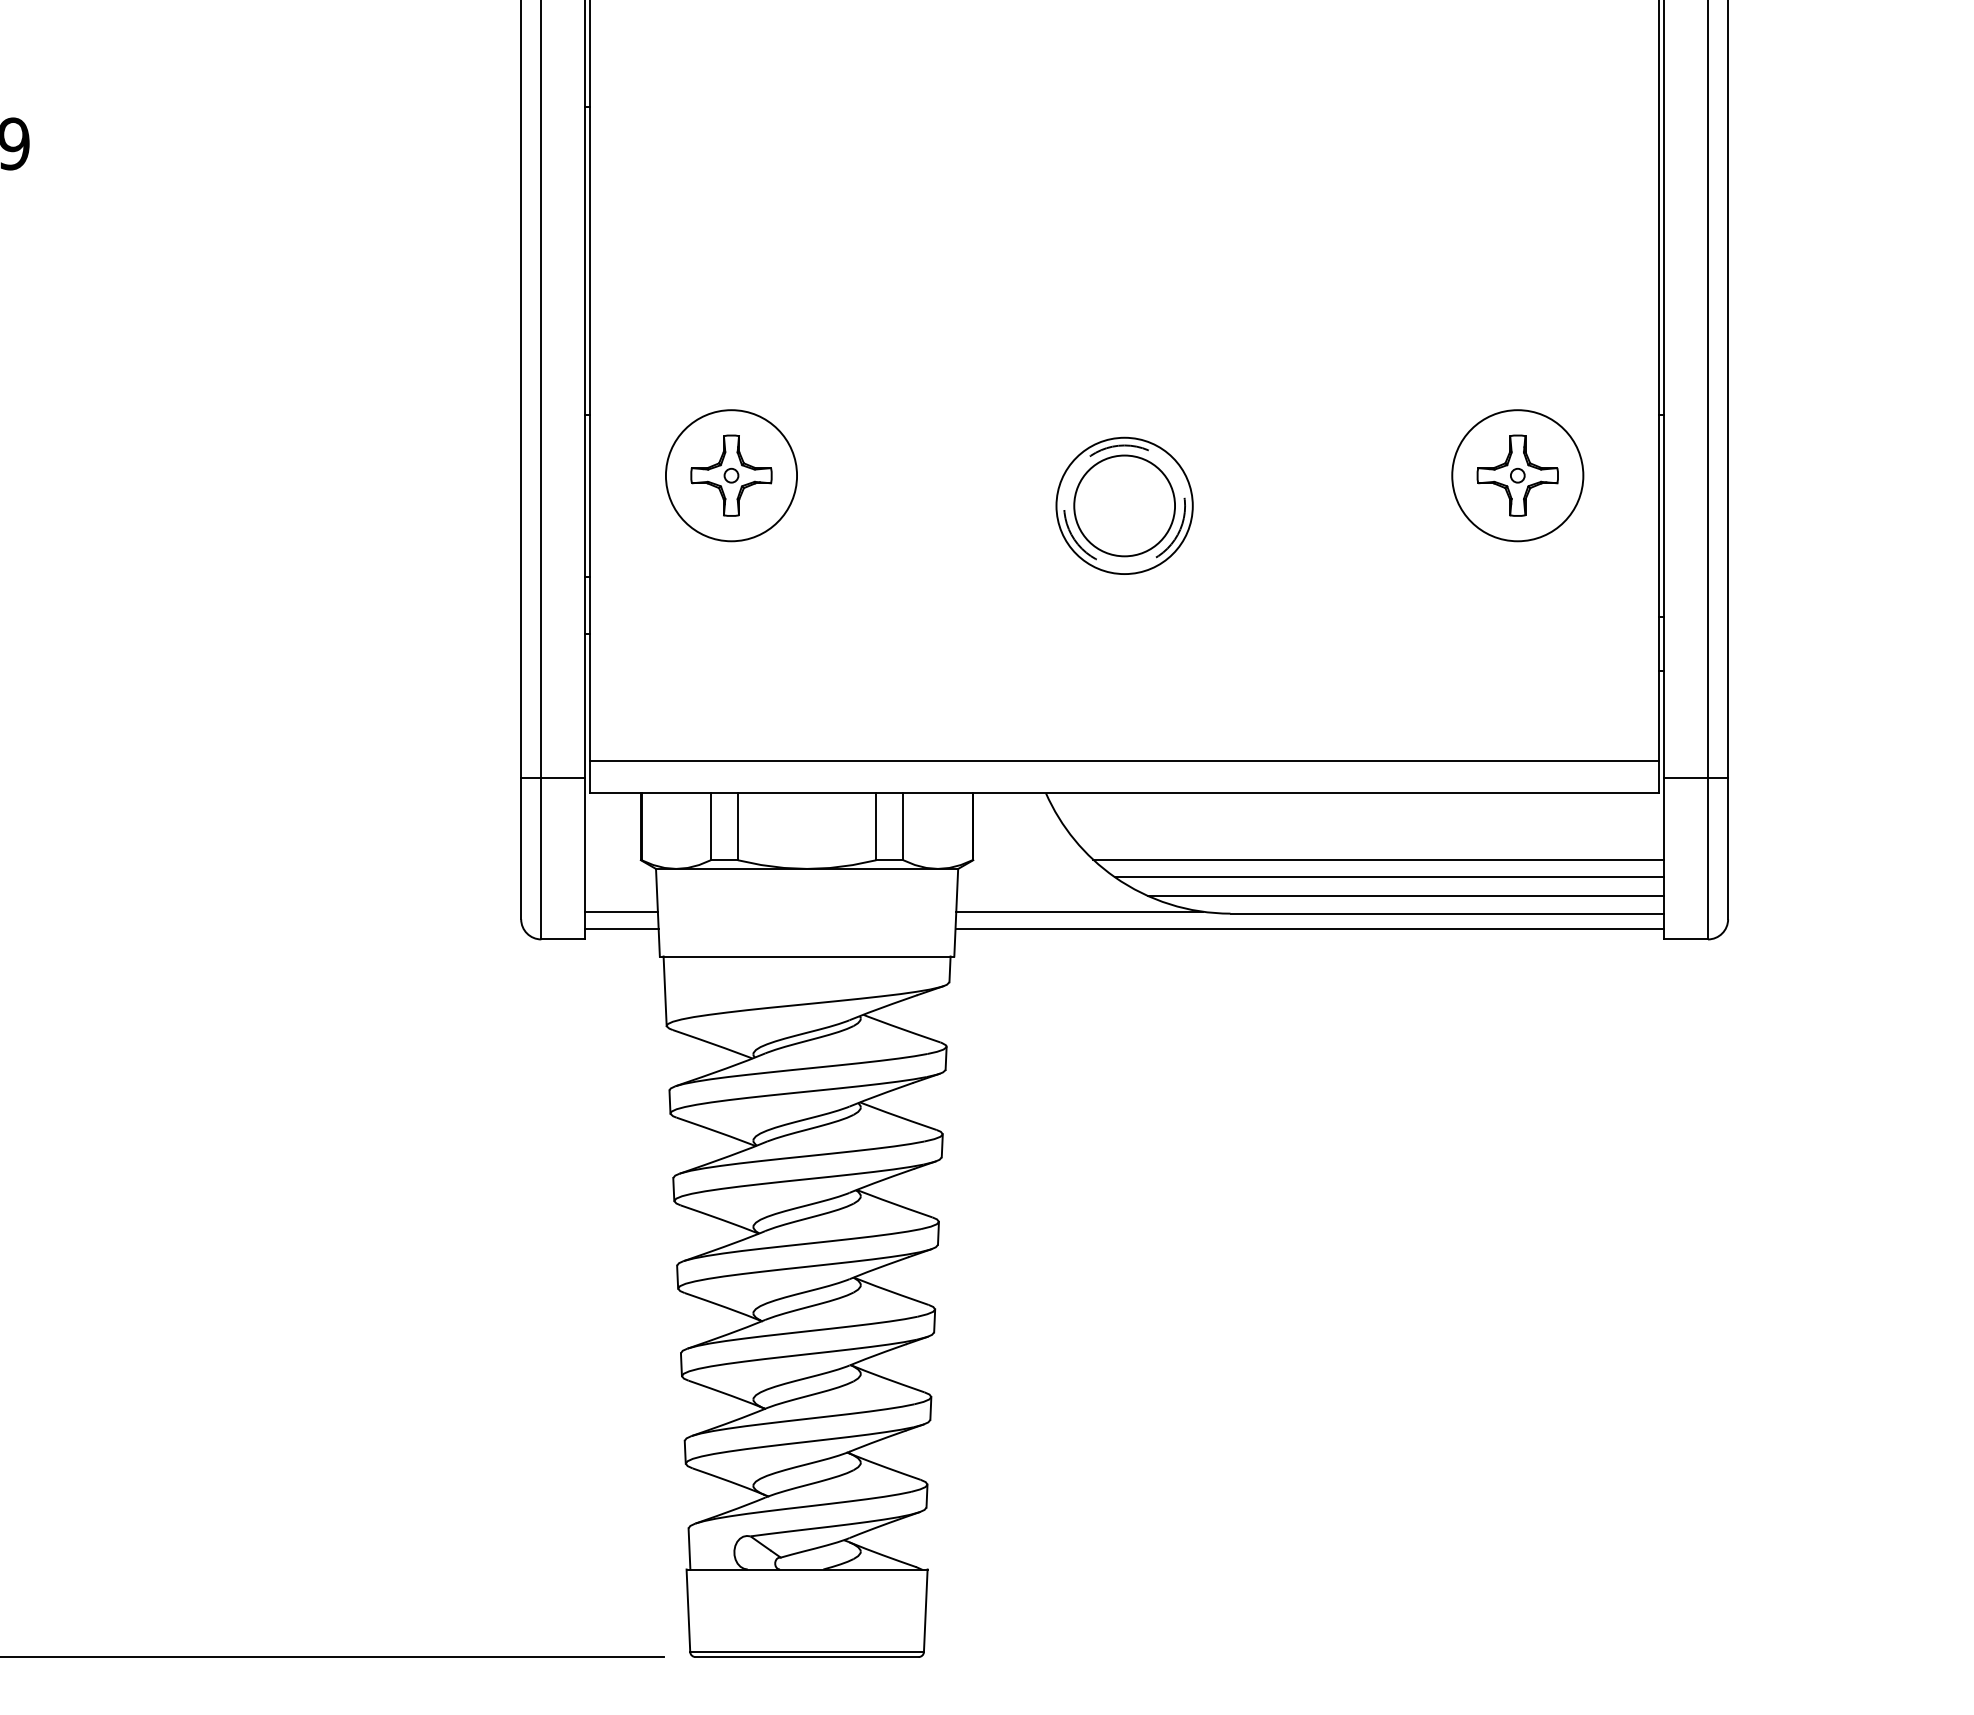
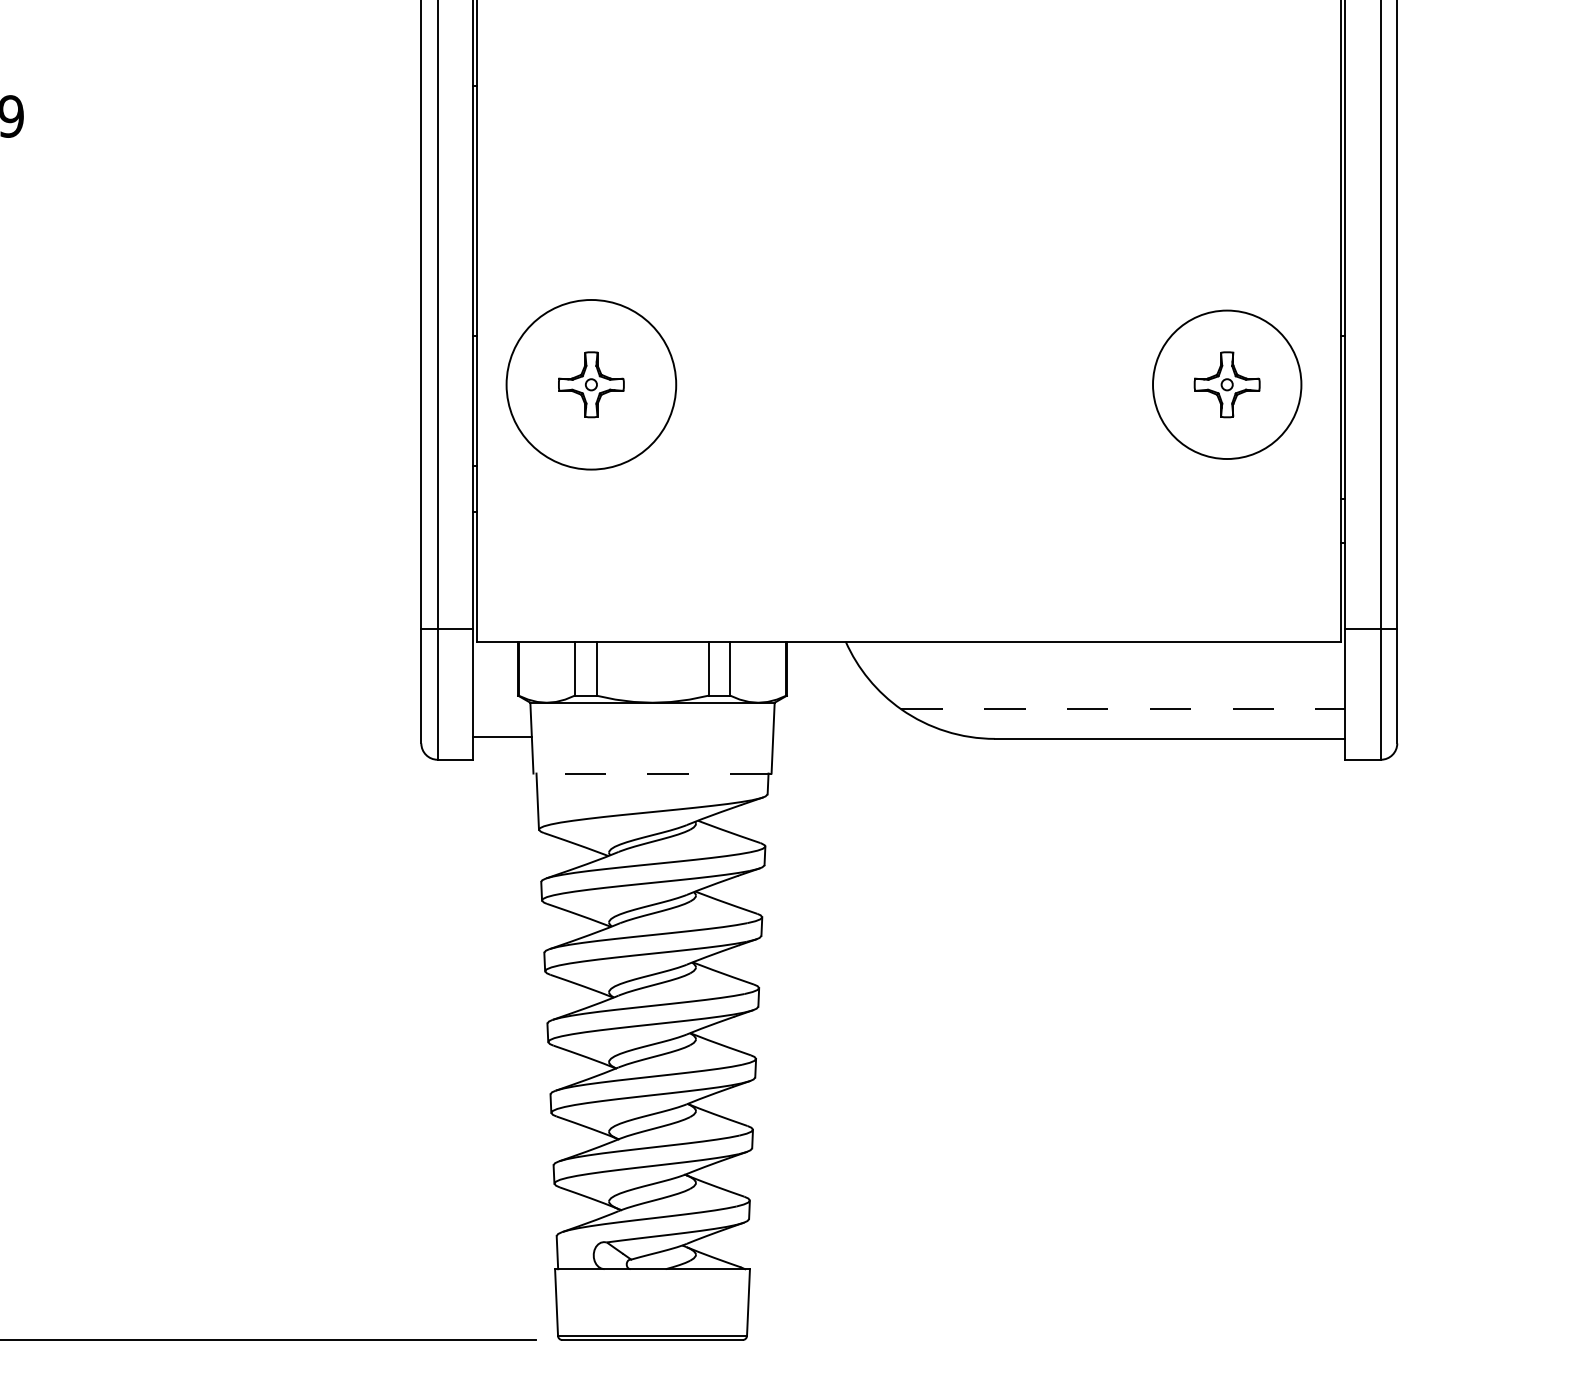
circle: (731, 475) -> (591, 384), size x1.6
circle: (1517, 475) -> (1226, 384), size x1.4
part: (1124, 505) -> (909, 408), removed
line: (1124, 761) -> (909, 615), removed
line: (1378, 859) -> (1114, 695), removed
line: (1389, 877) -> (1123, 709), solid -> dashed
line: (1405, 896) -> (1136, 725), removed
line: (1079, 911) -> (872, 737), removed
line: (621, 929) -> (502, 751), removed
line: (1309, 929) -> (1058, 751), removed
line: (806, 956) -> (652, 773), solid -> dashed

